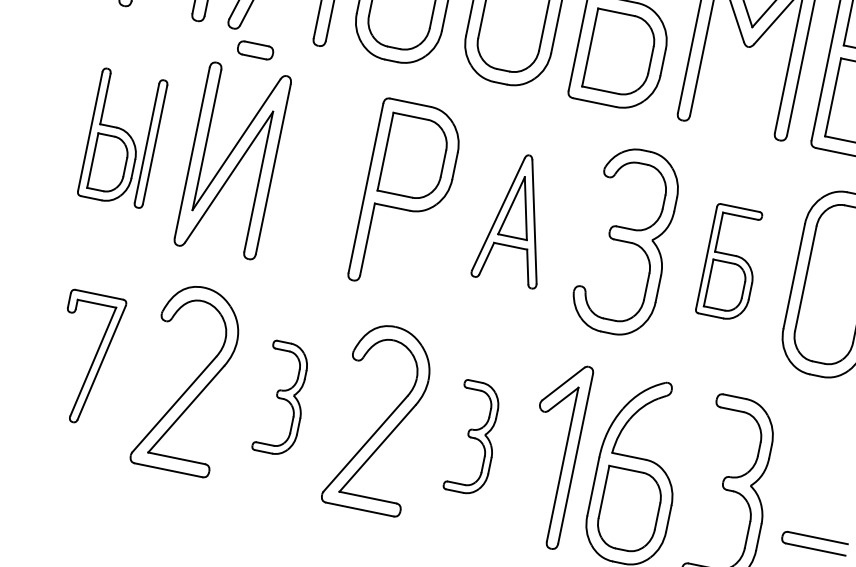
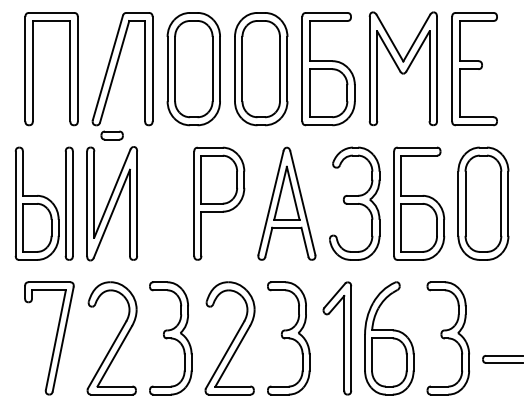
part: (121, 137) -> (43, 203), size x1.43
part: (515, 218) -> (286, 203), size x1.43
part: (731, 262) -> (419, 203), size x1.67
part: (86, 358) -> (49, 338), size x1.43
part: (282, 398) -> (170, 338), size x1.67
part: (473, 438) -> (288, 338), size x1.67

